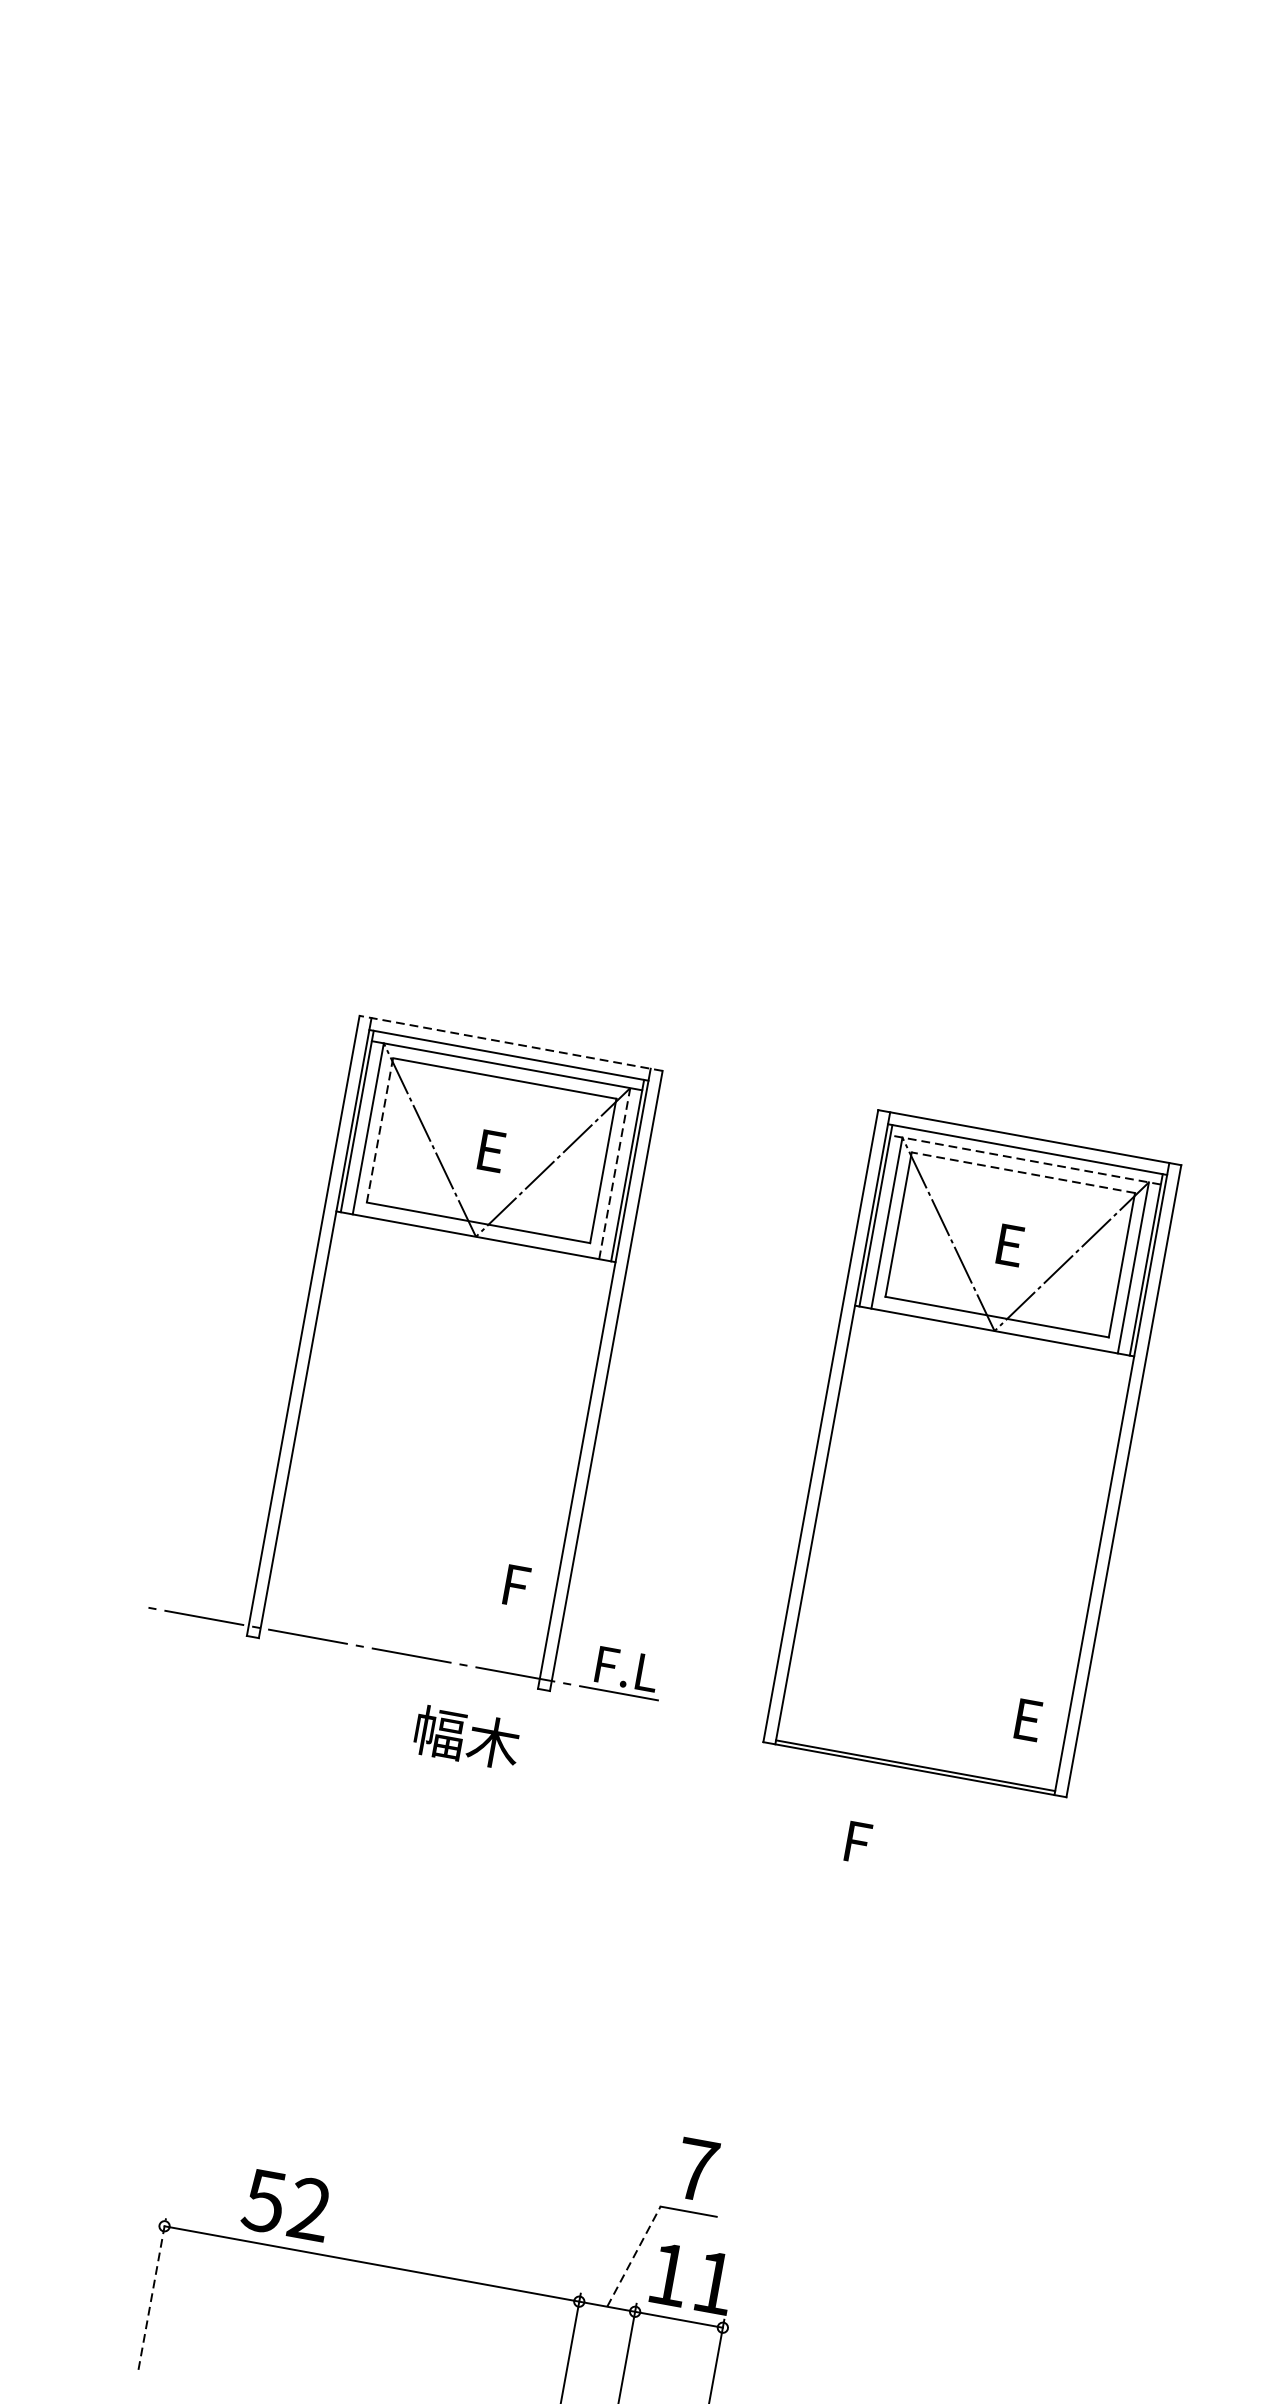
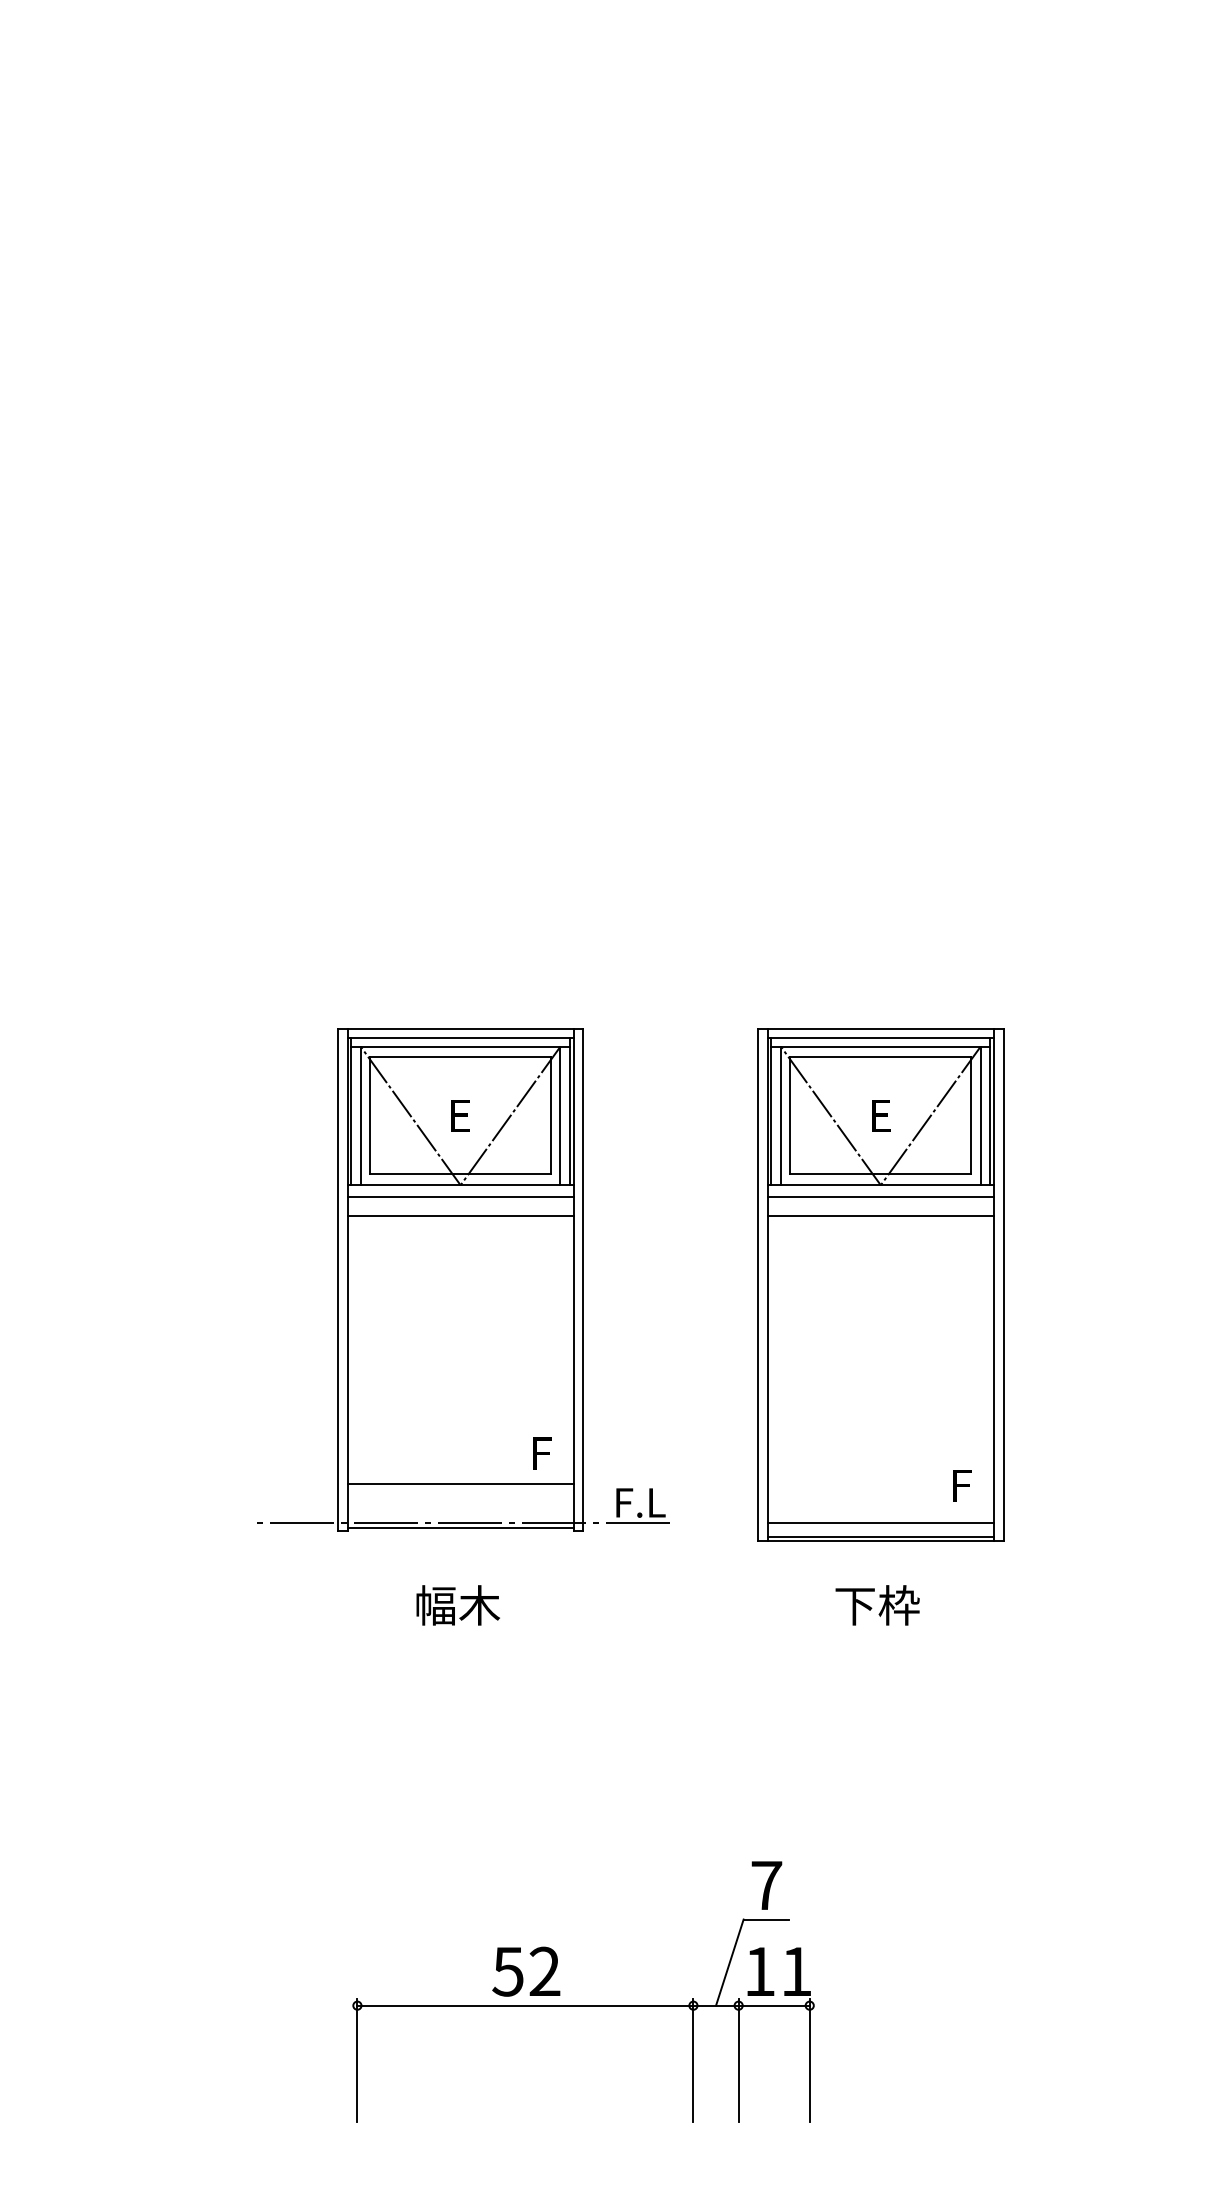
line: (511, 1043) -> (460, 1028), dashed -> solid
line: (380, 1129) -> (370, 1114), dashed -> solid
line: (1025, 1159) -> (880, 1046), dashed -> solid
line: (614, 1173) -> (560, 1115), dashed -> solid
line: (1022, 1173) -> (880, 1057), dashed -> solid
line: (473, 1250) -> (460, 1196), added
line: (469, 1274) -> (460, 1215), added
line: (991, 1344) -> (880, 1196), added
line: (987, 1368) -> (880, 1215), added
line: (408, 1606) -> (460, 1484), added
line: (399, 1659) -> (460, 1527), added
text: (1029, 1729) -> (964, 1492), E -> F
text: (466, 1737) -> (457, 1605), moved
line: (918, 1747) -> (880, 1522), added
text: (896, 1848) -> (877, 1605), F -> 下枠
text: (287, 2204) -> (526, 1971), moved
line: (633, 2256) -> (729, 1962), dashed -> solid
line: (152, 2293) -> (357, 2060), dashed -> solid

